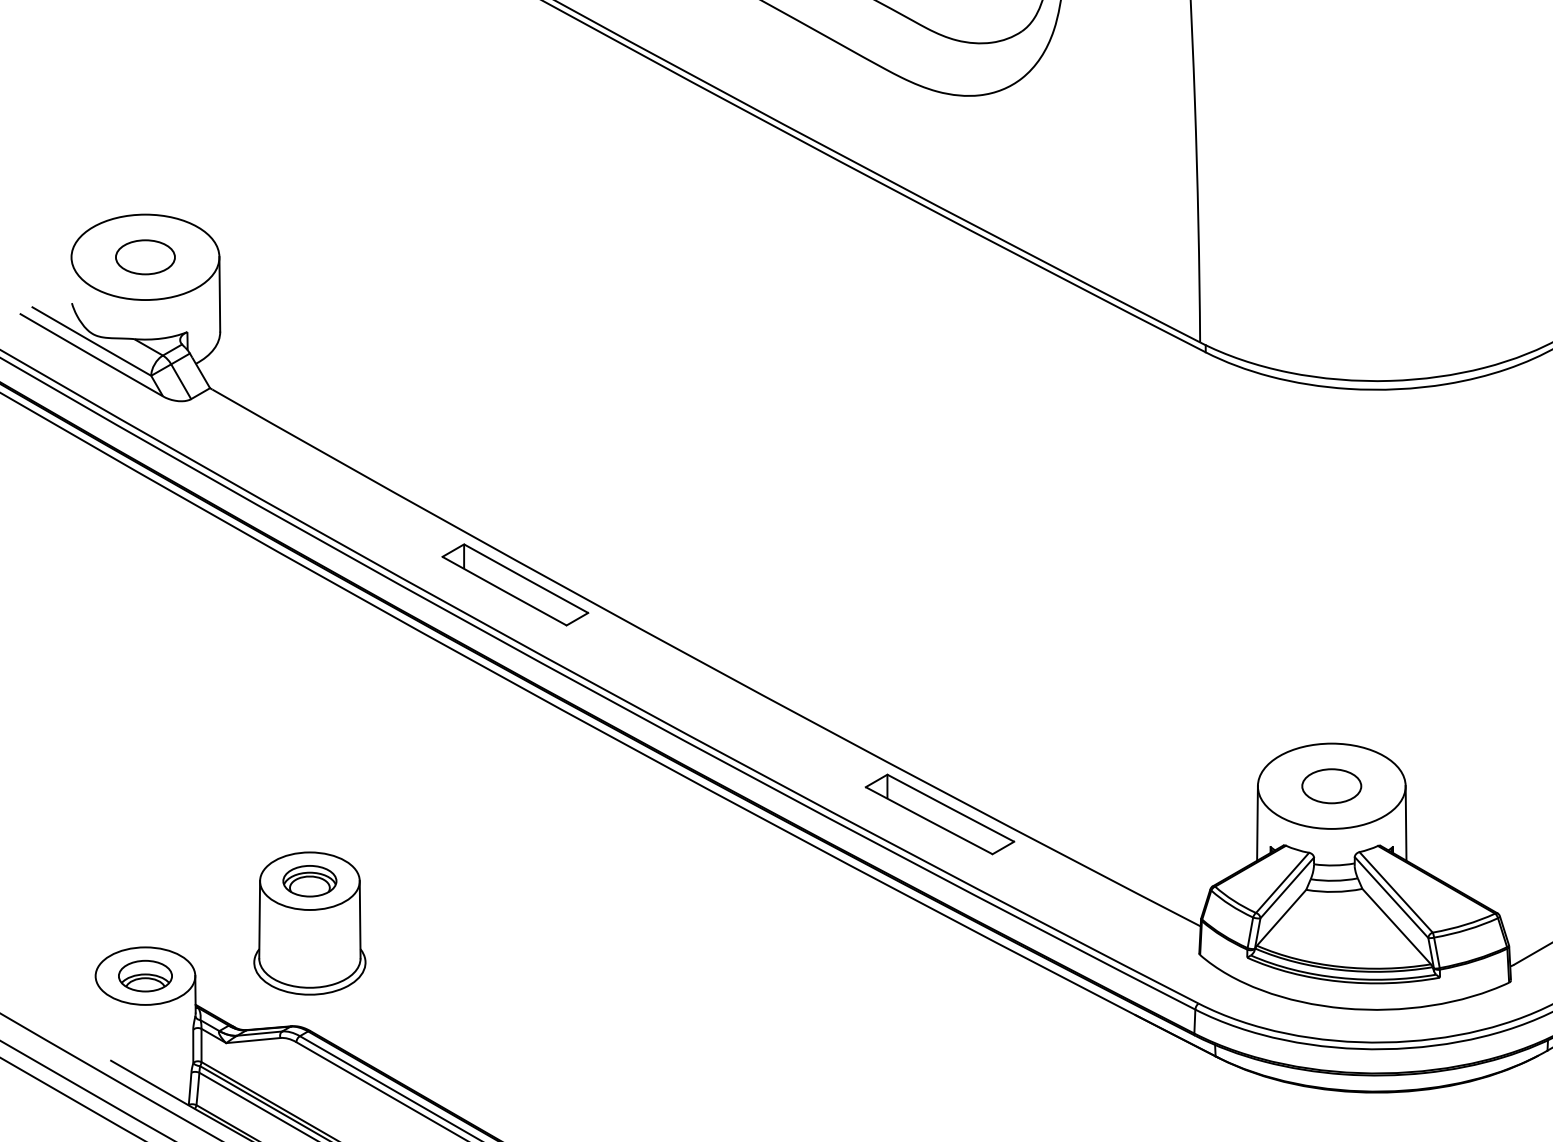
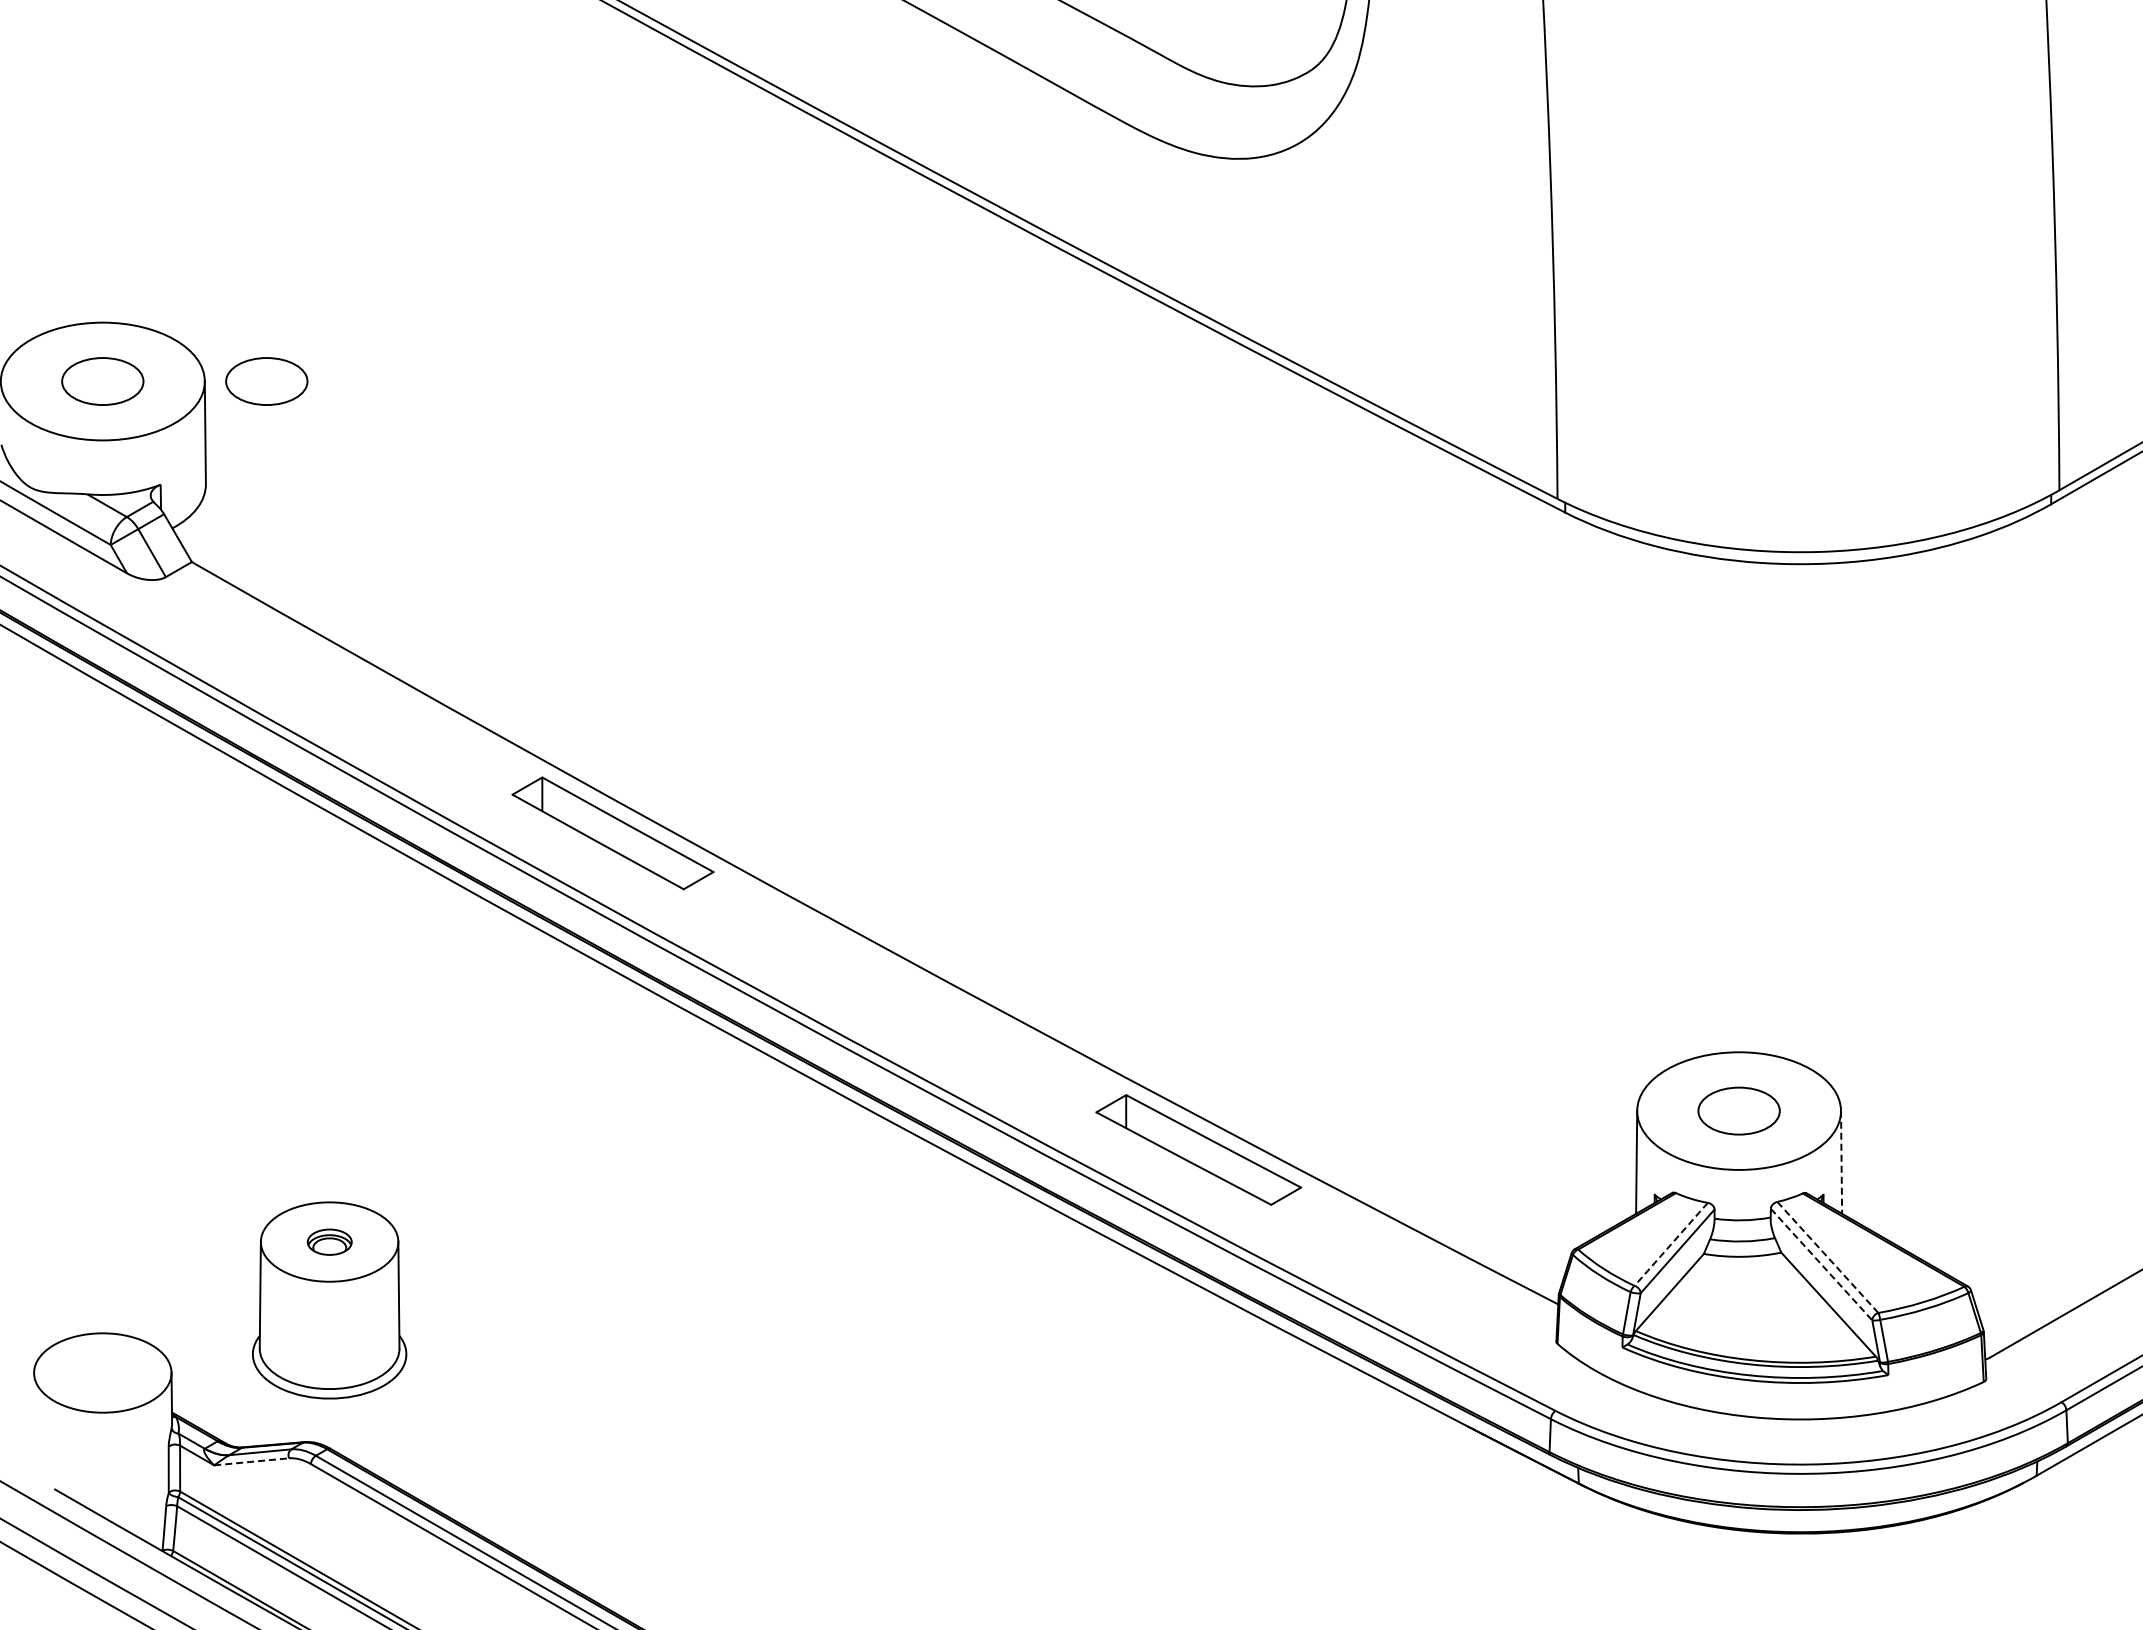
part: (264, 257) -> (266, 381), added
line: (1406, 823) -> (1841, 1162), solid -> dashed
part: (309, 881) -> (329, 1242), size x0.6
line: (1282, 882) -> (1670, 1244), solid -> dashed
line: (1395, 892) -> (1827, 1257), solid -> dashed
line: (1391, 897) -> (1821, 1264), solid -> dashed
part: (145, 976) -> (102, 1373), removed
line: (253, 1040) -> (251, 1461), solid -> dashed

